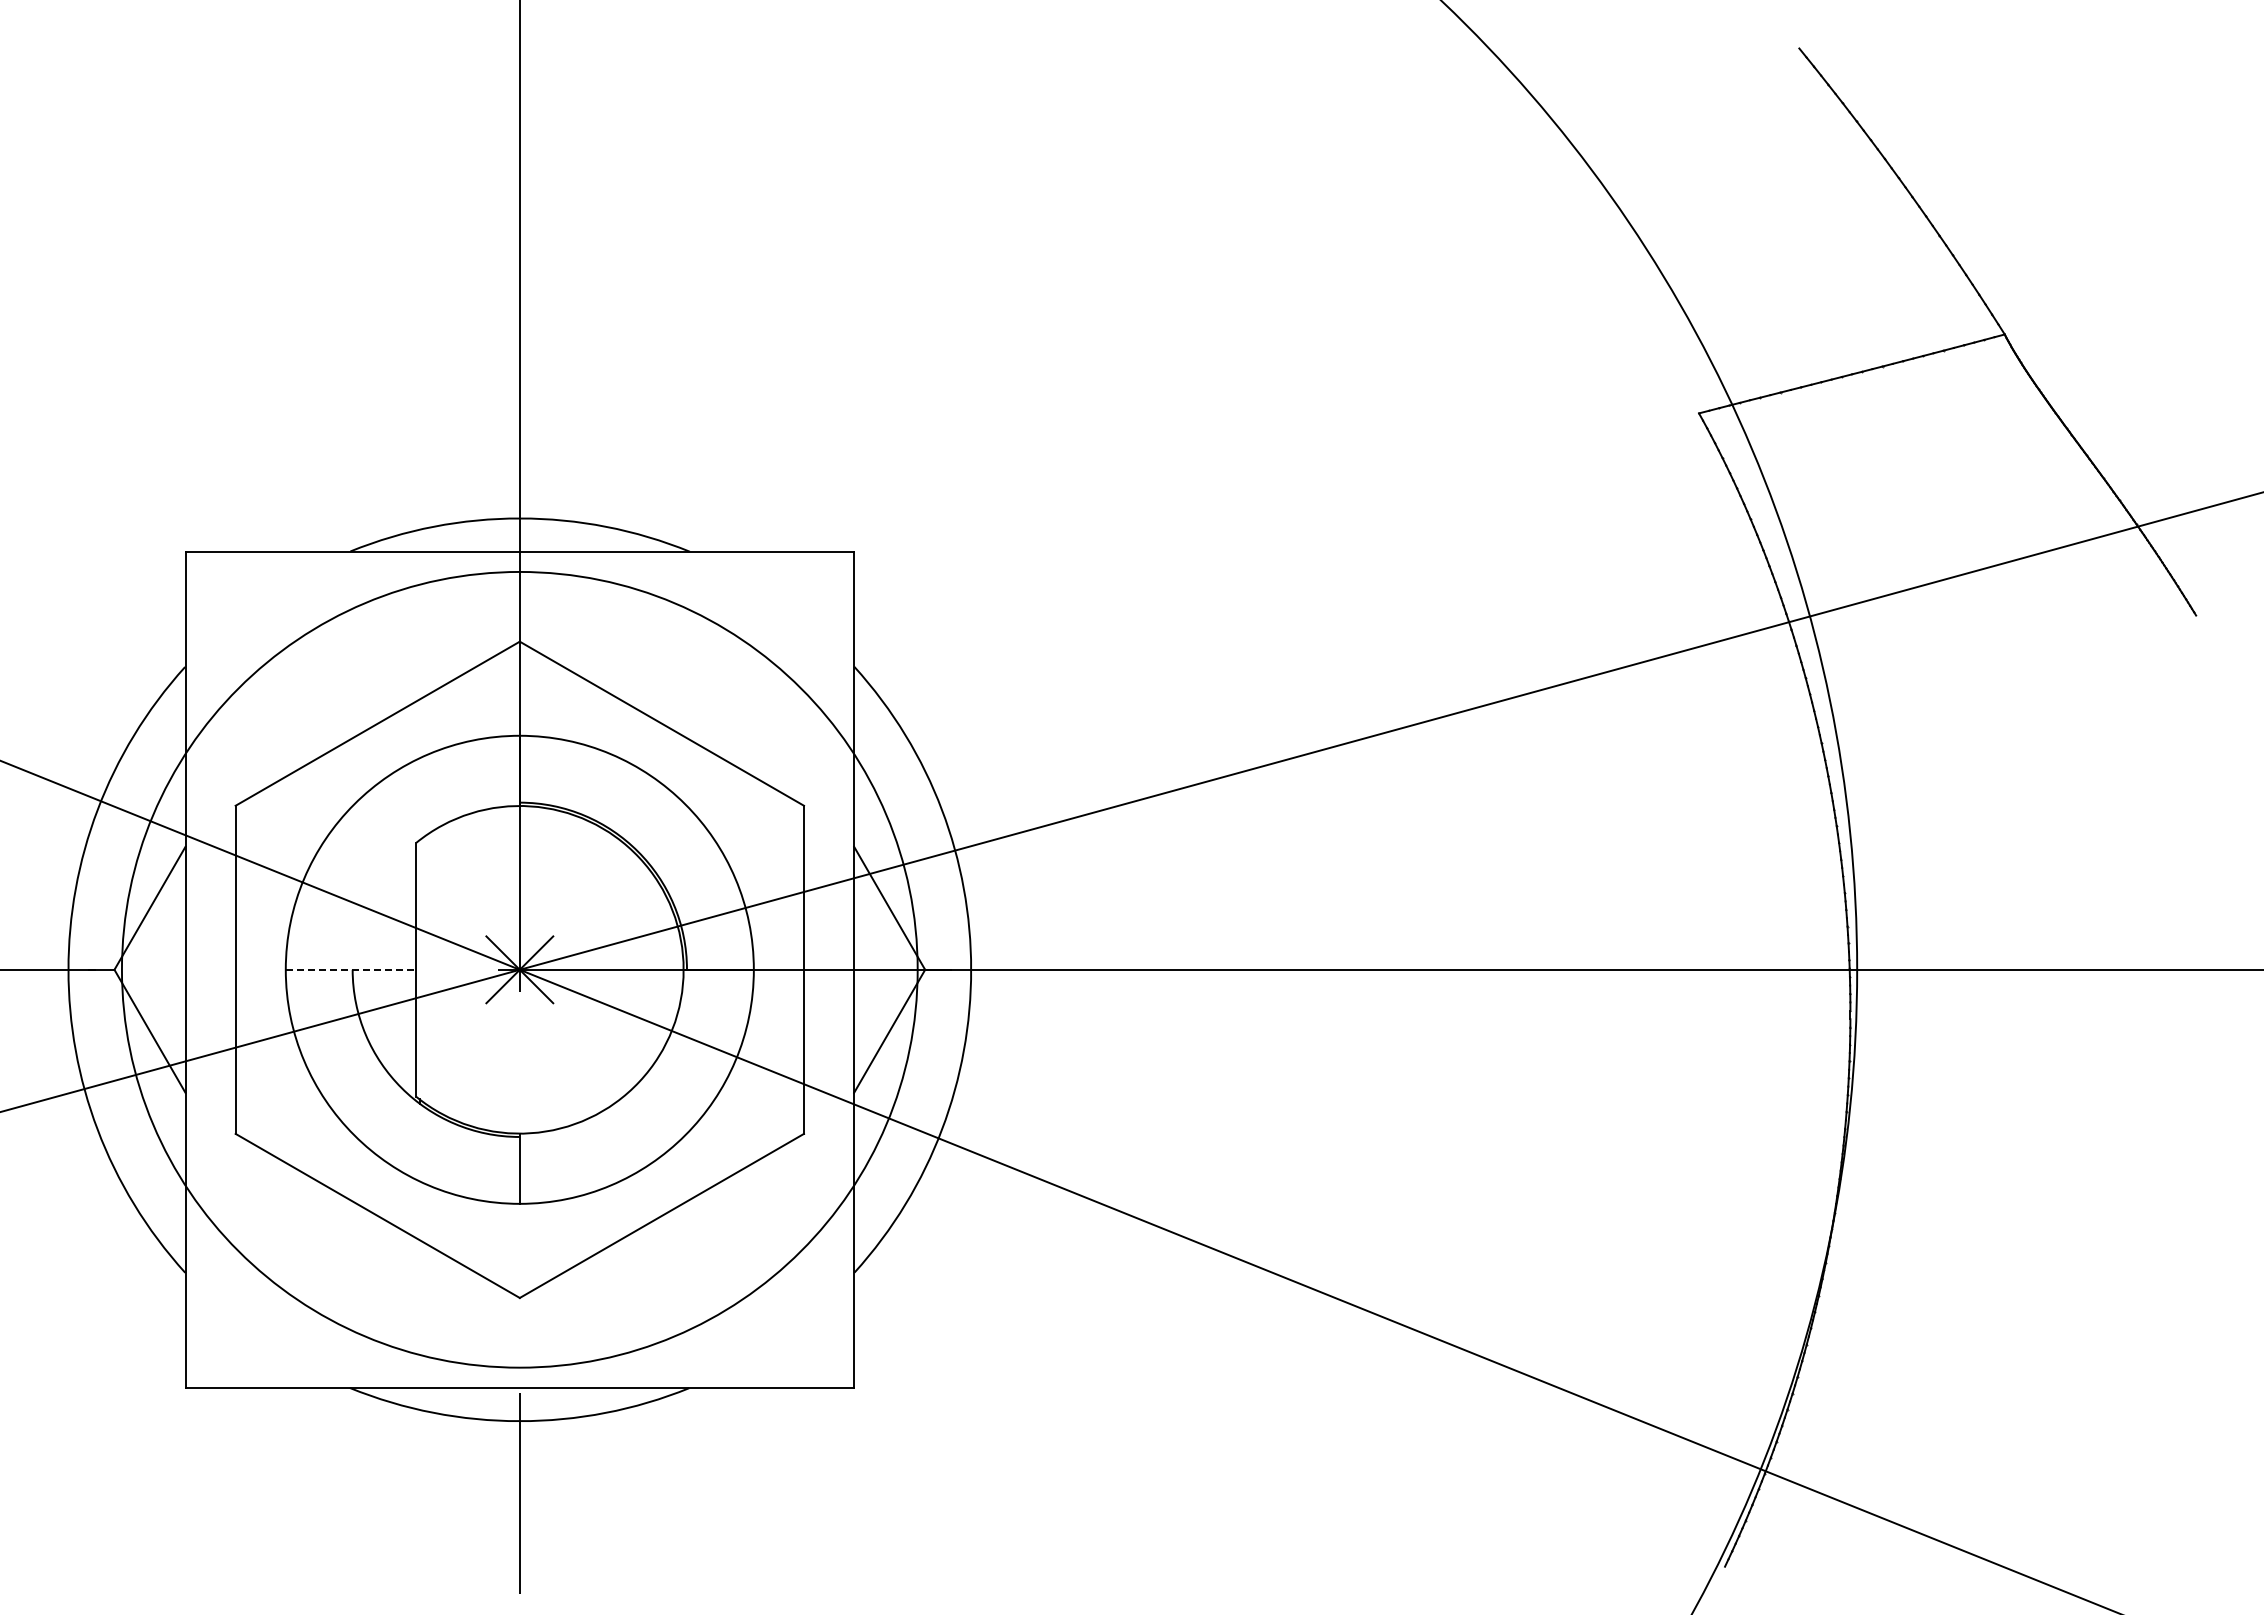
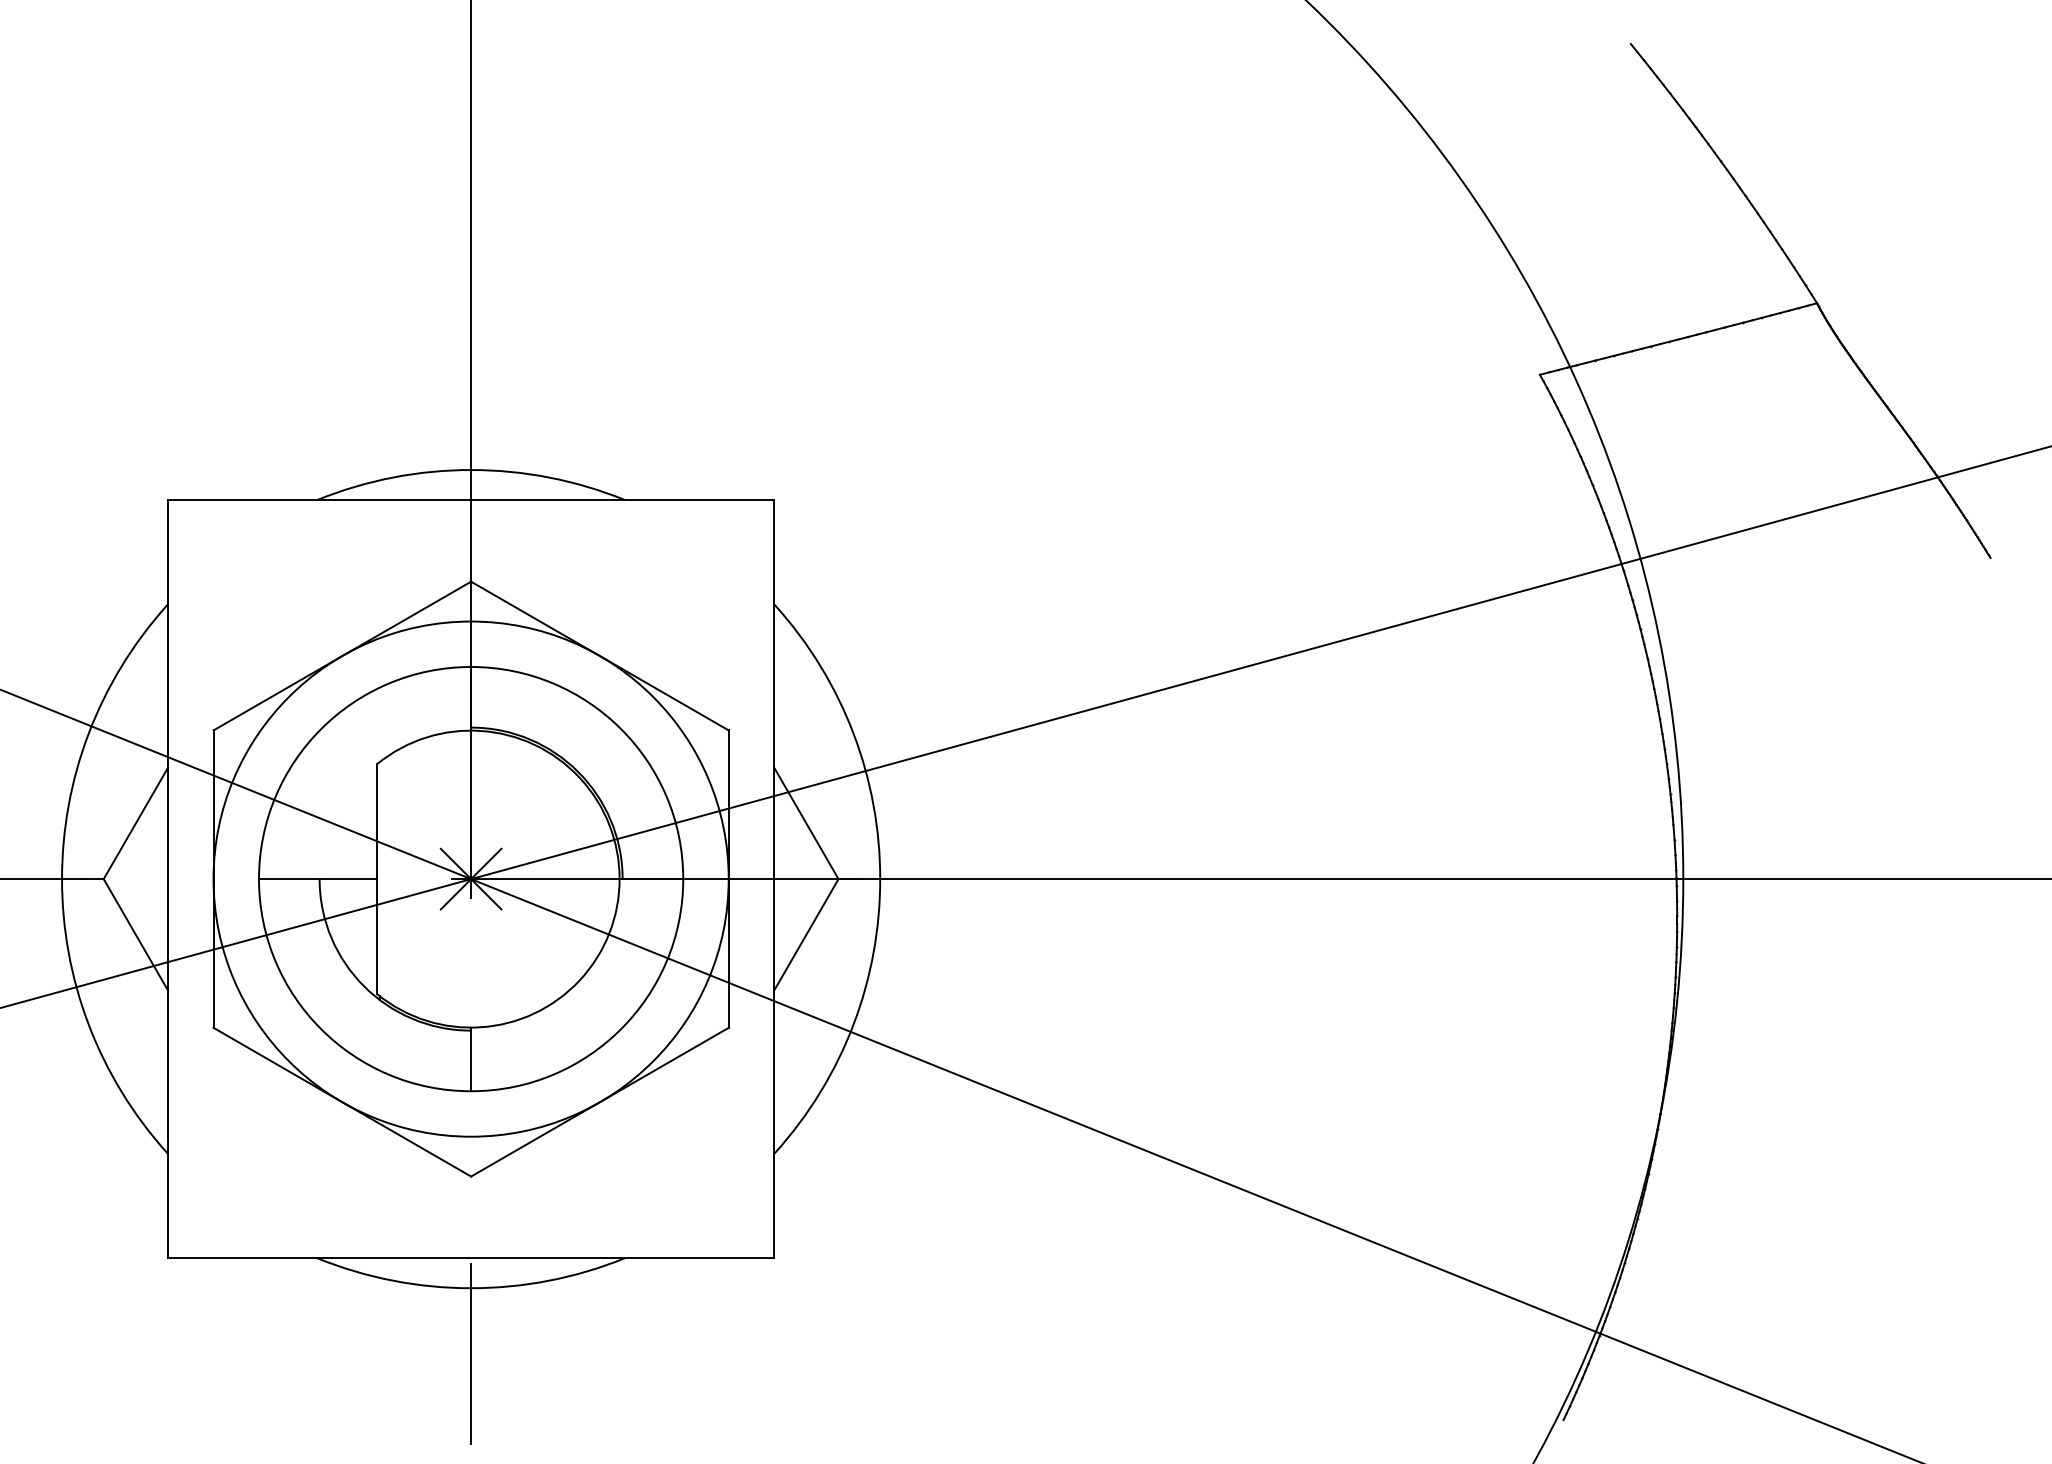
line: (351, 969) -> (318, 878), dashed -> solid
circle: (519, 969) -> (470, 878), size x0.71

